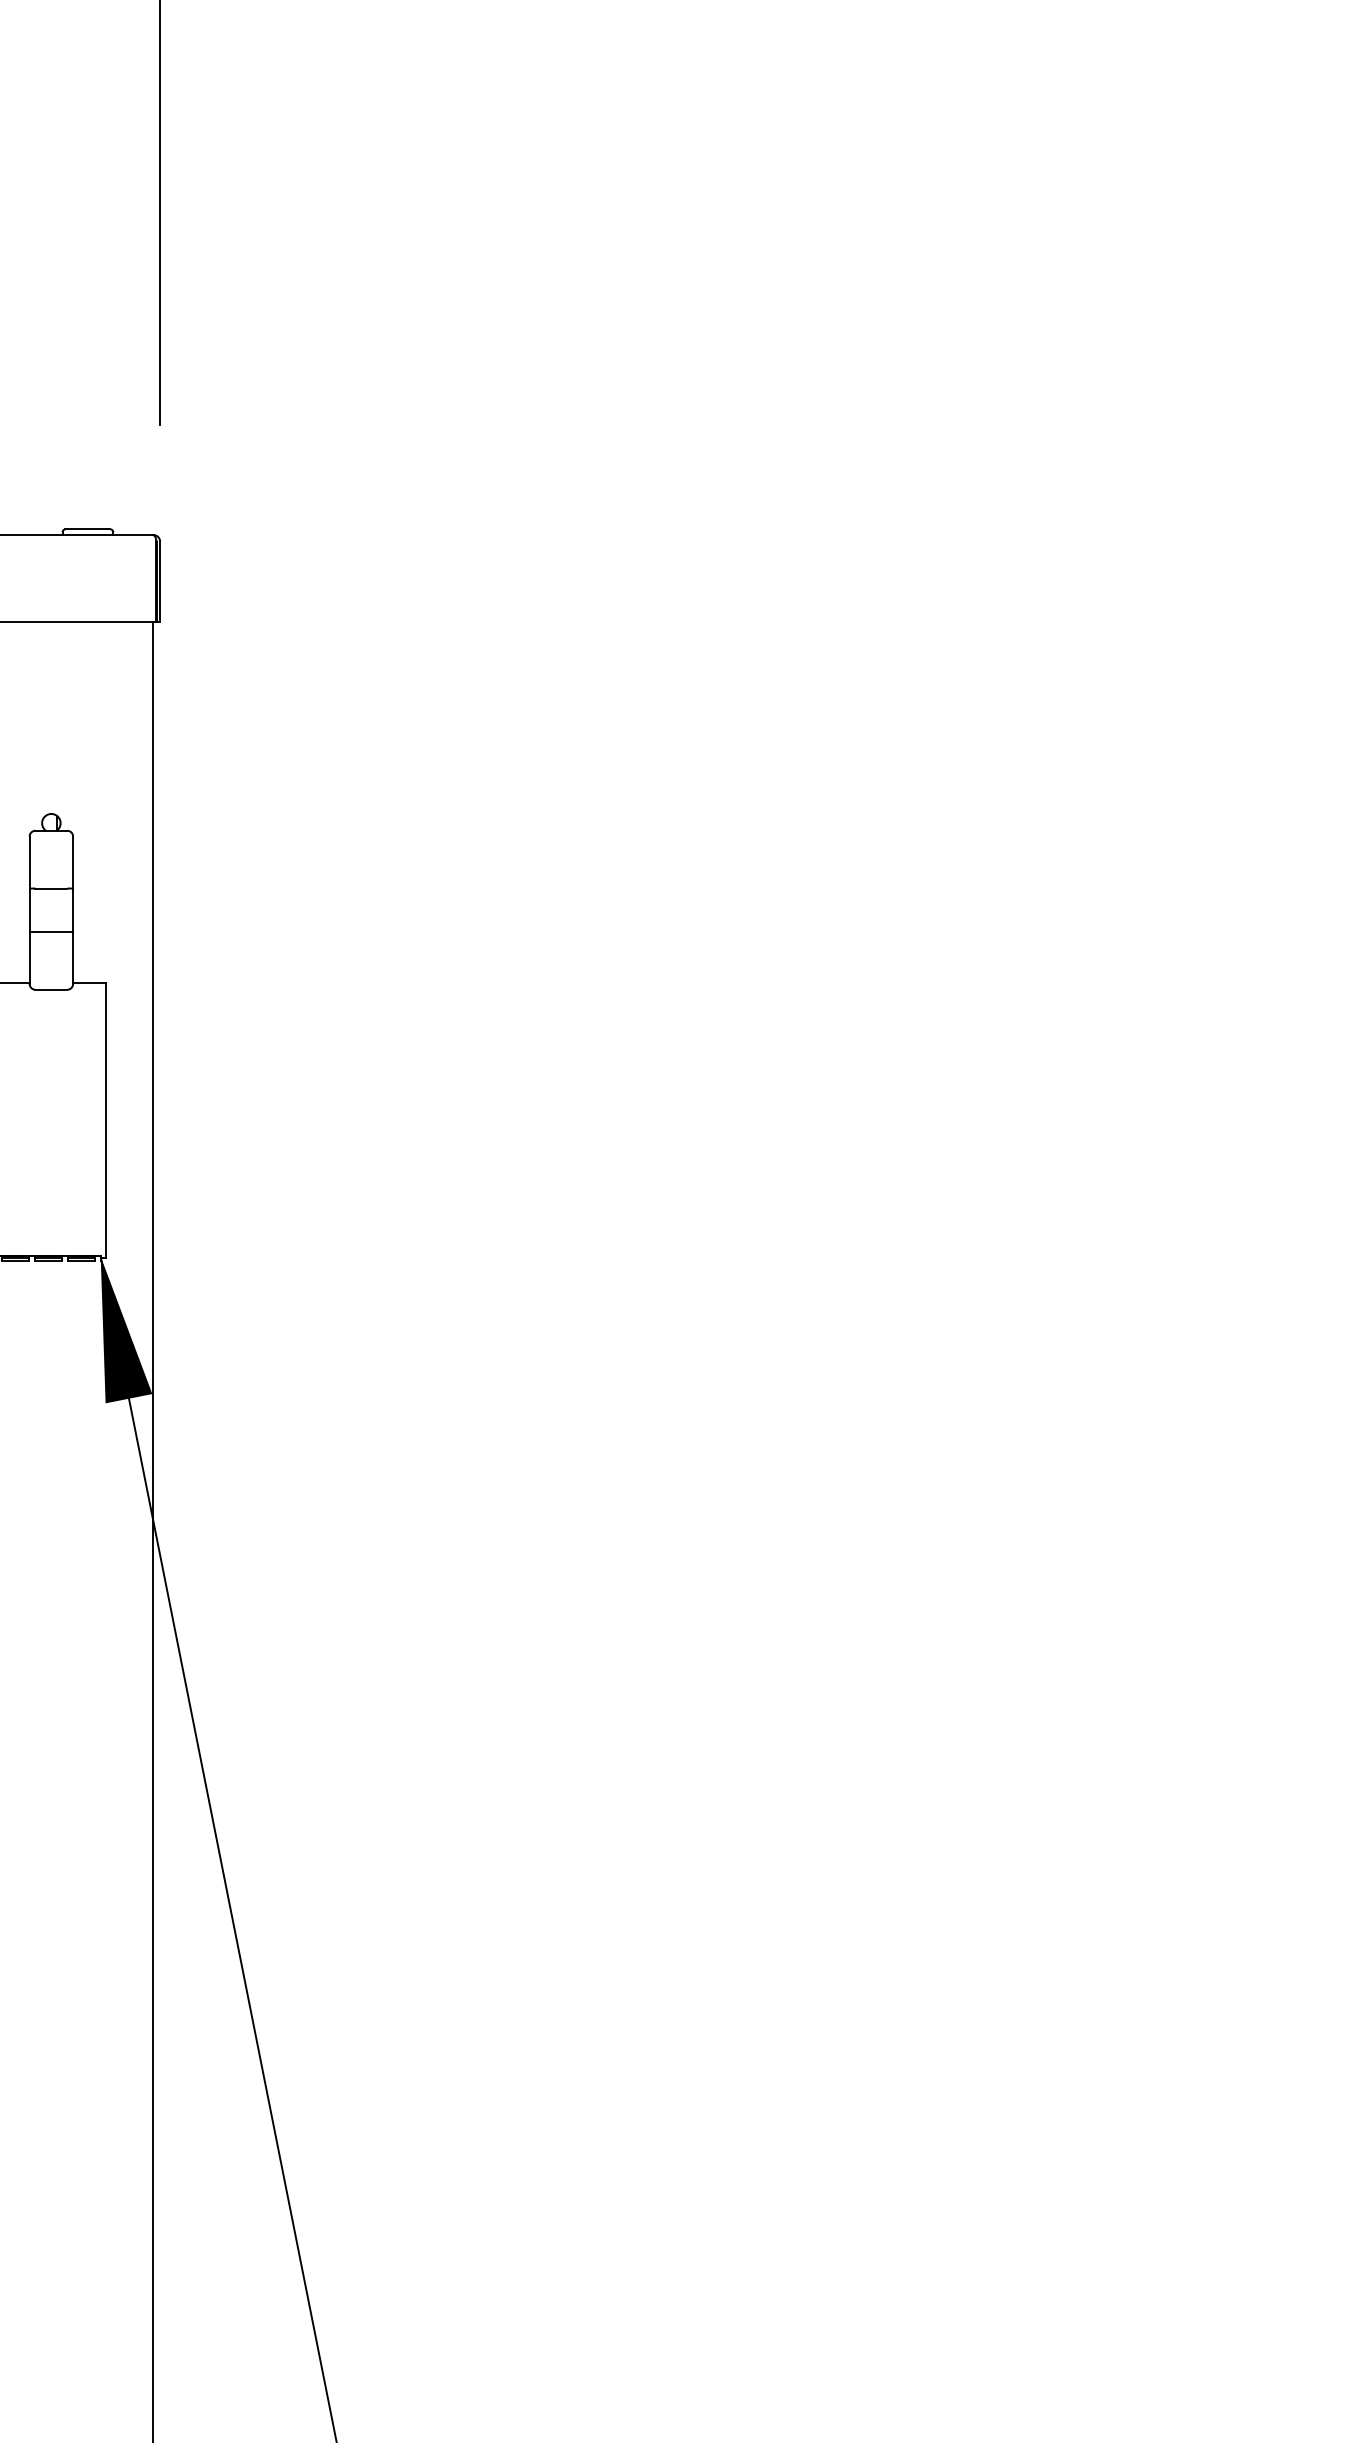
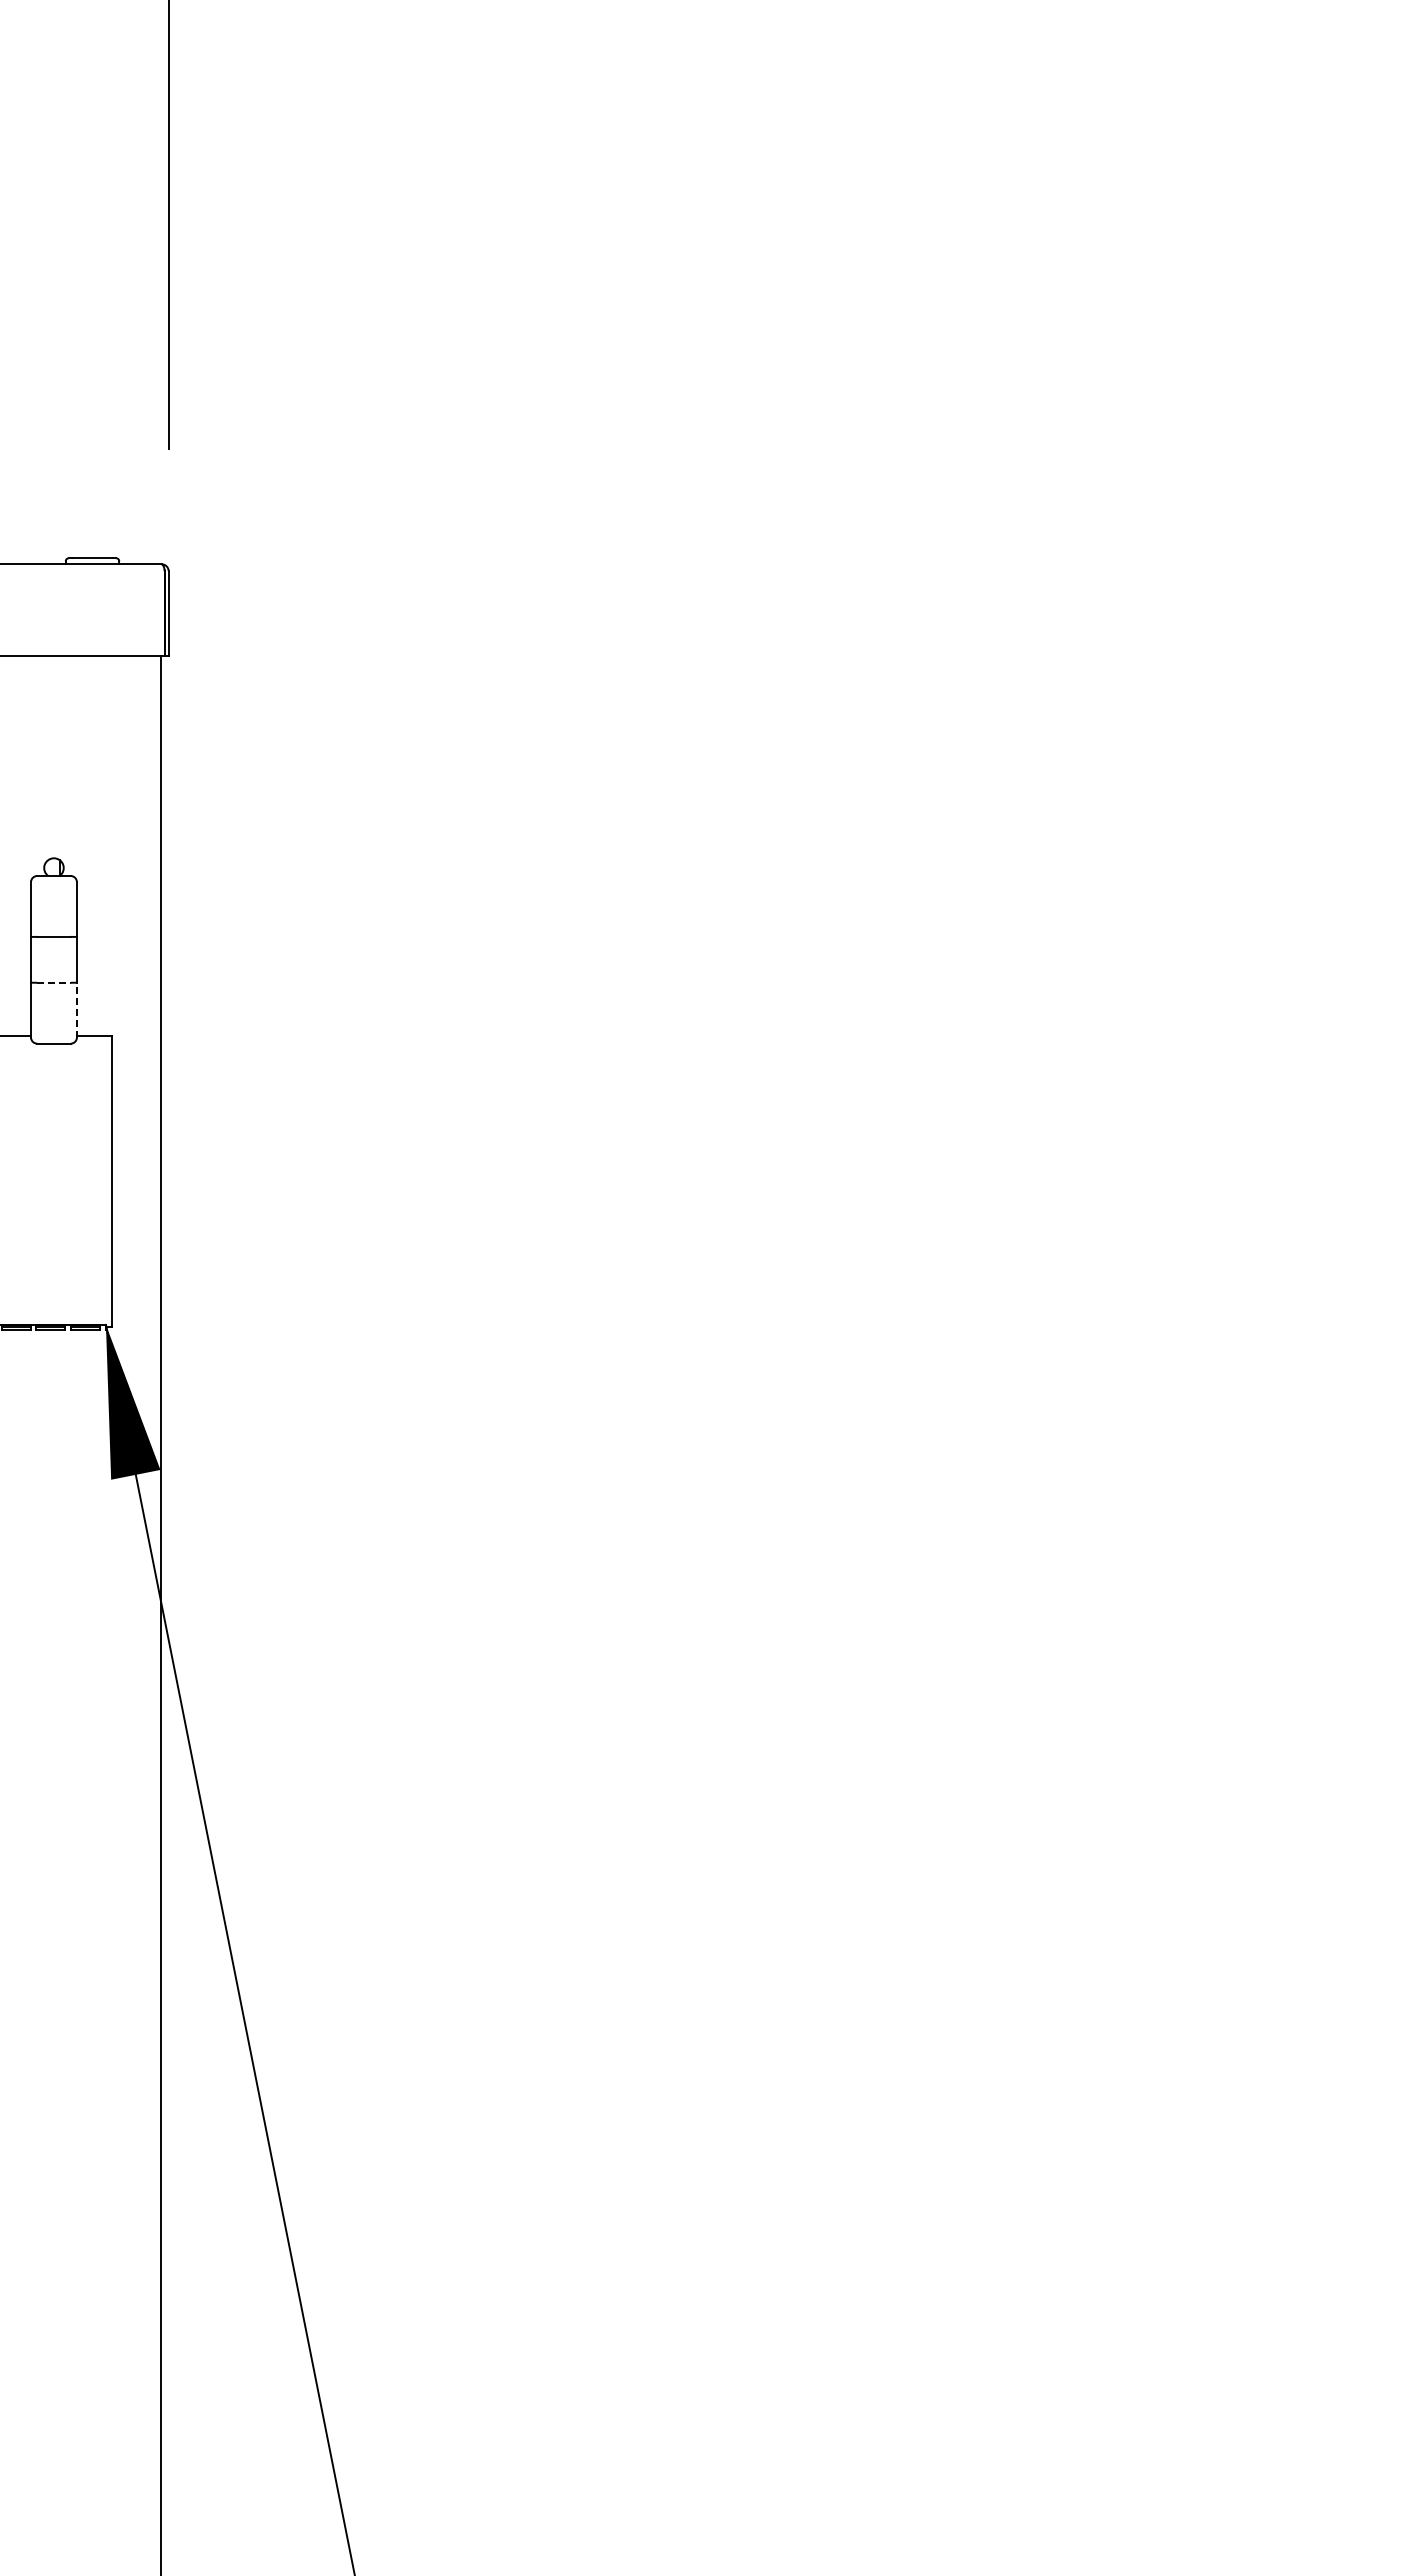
line: (50, 931) -> (53, 982), solid -> dashed
line: (72, 957) -> (76, 1009), solid -> dashed

